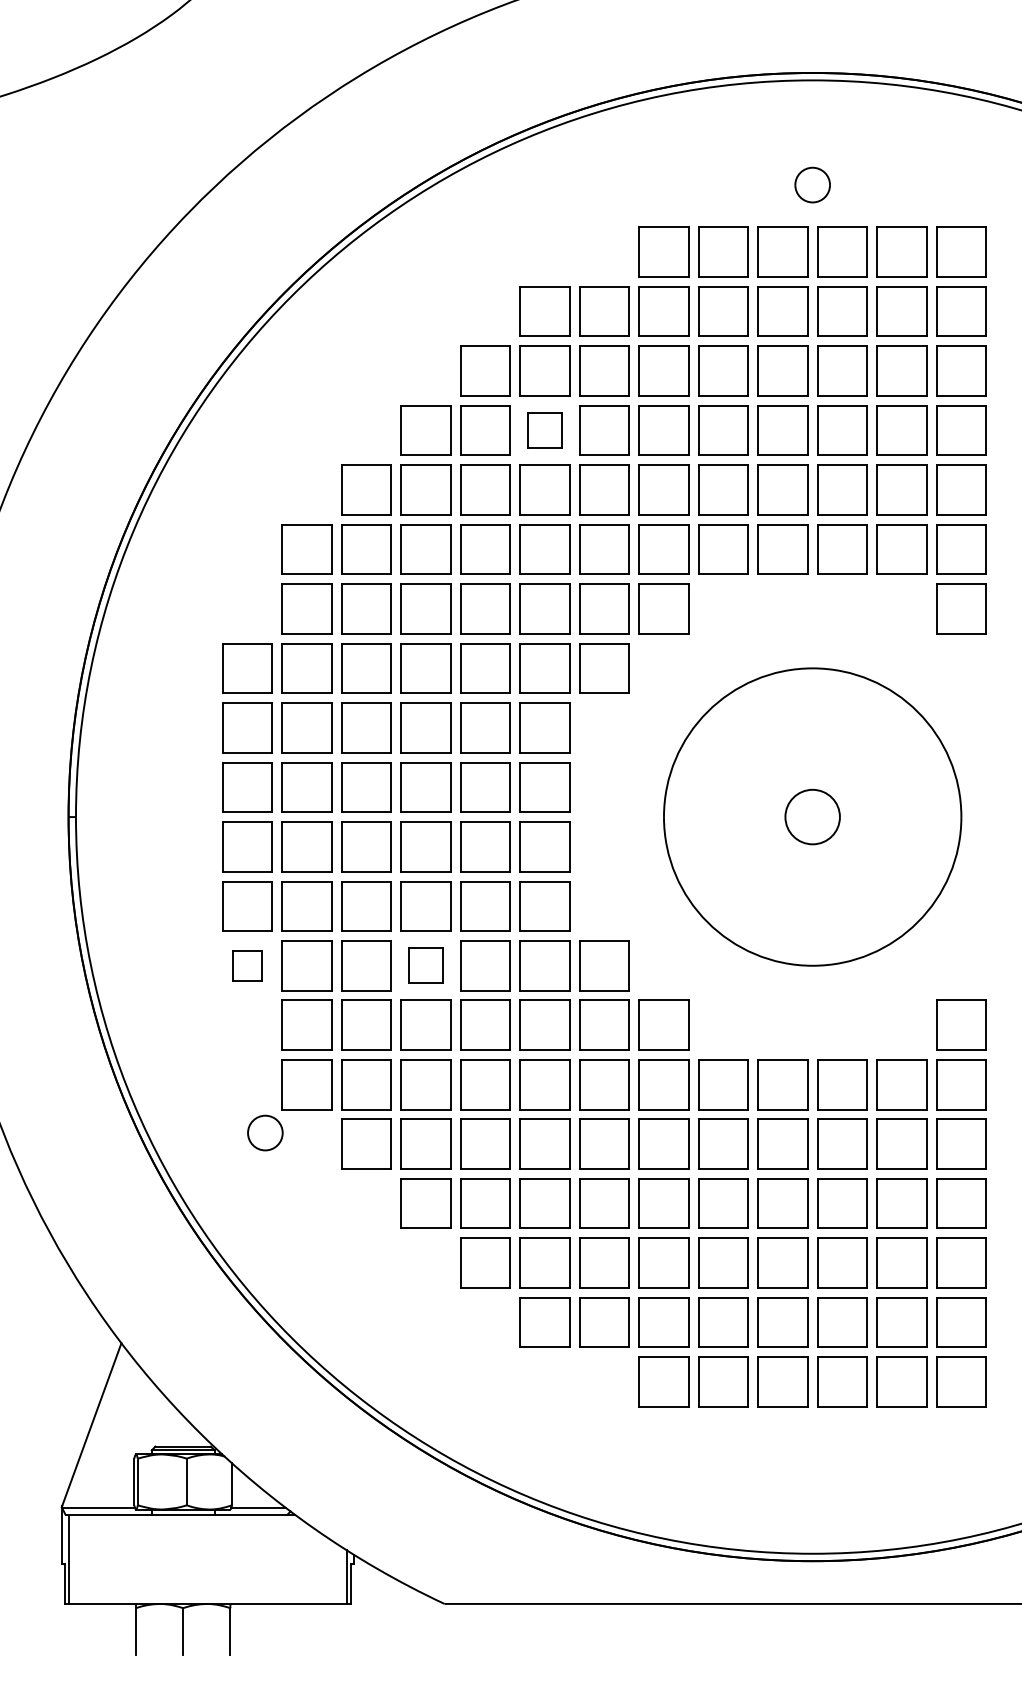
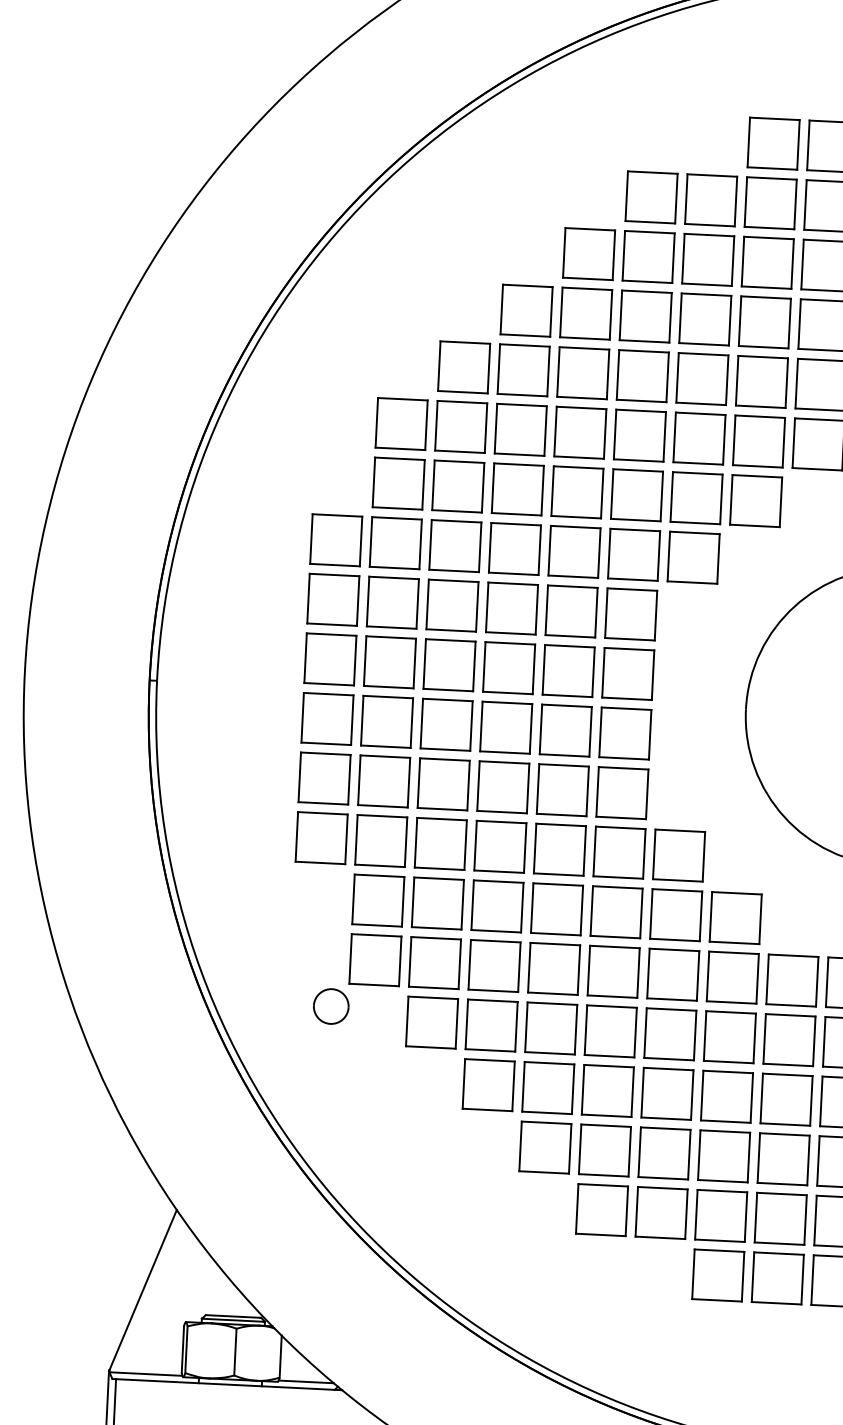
part: (544, 430) -> (645, 316), size x1.43
part: (247, 965) -> (321, 837), size x1.67
part: (425, 965) -> (499, 846), size x1.43

